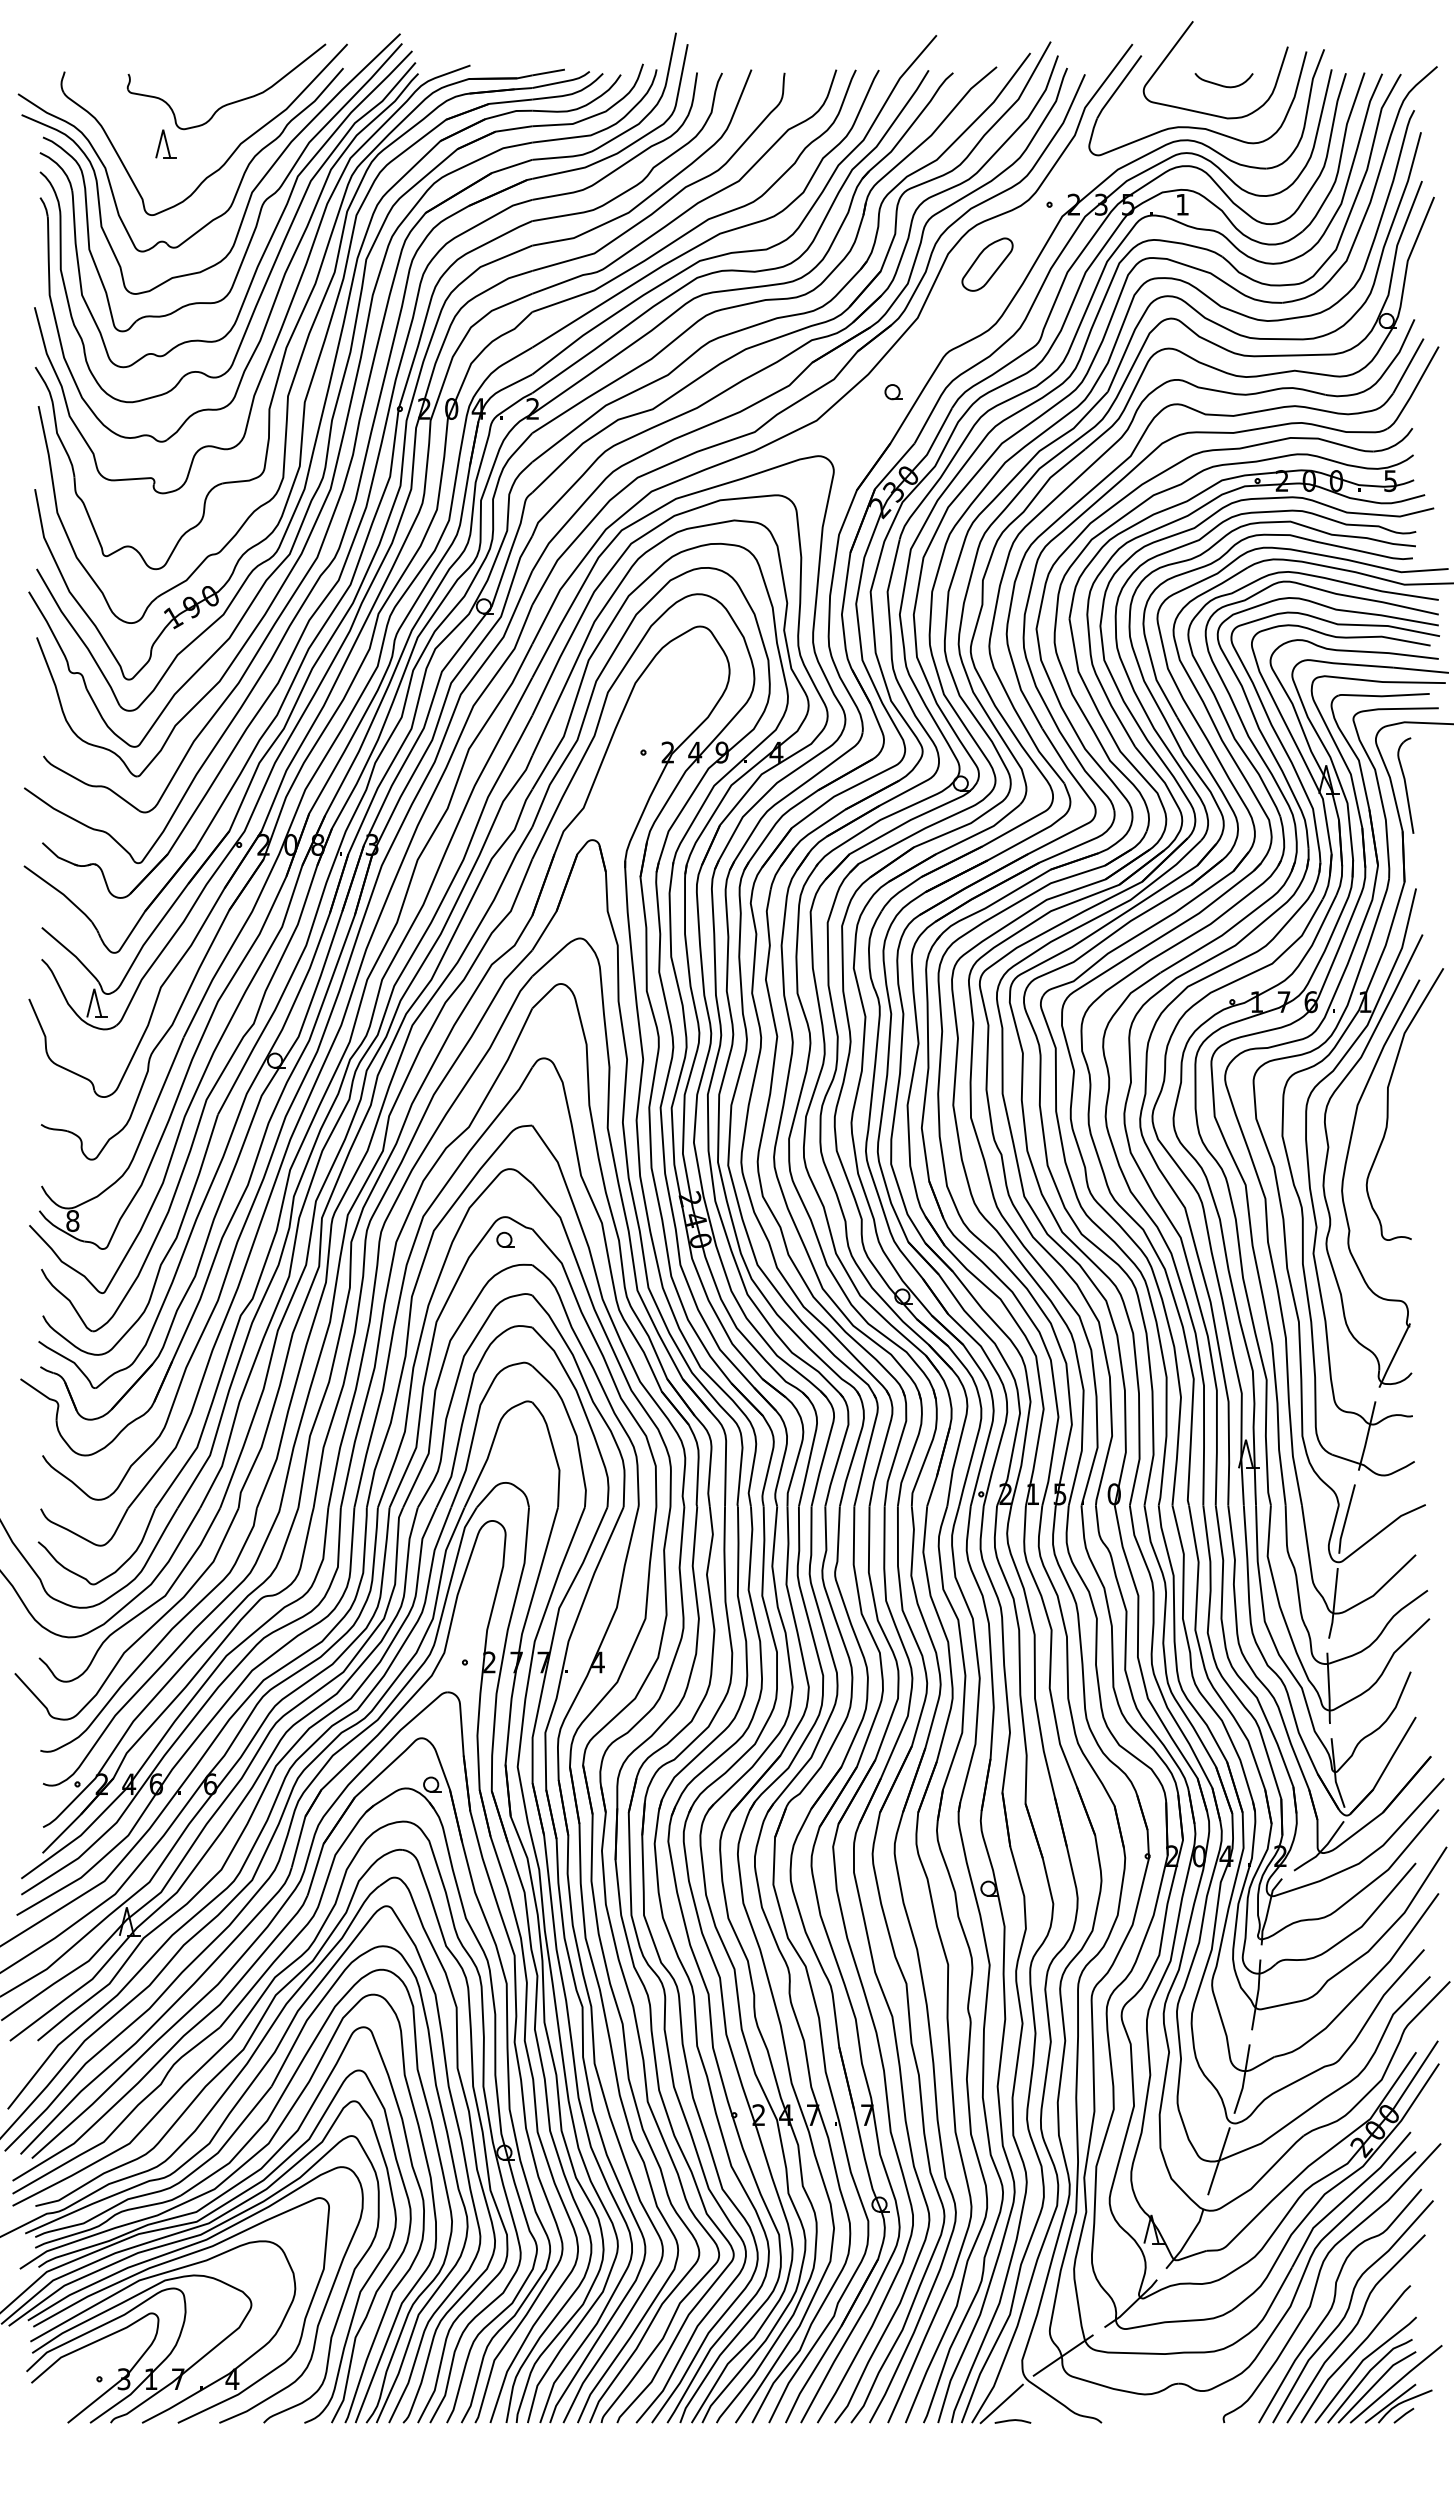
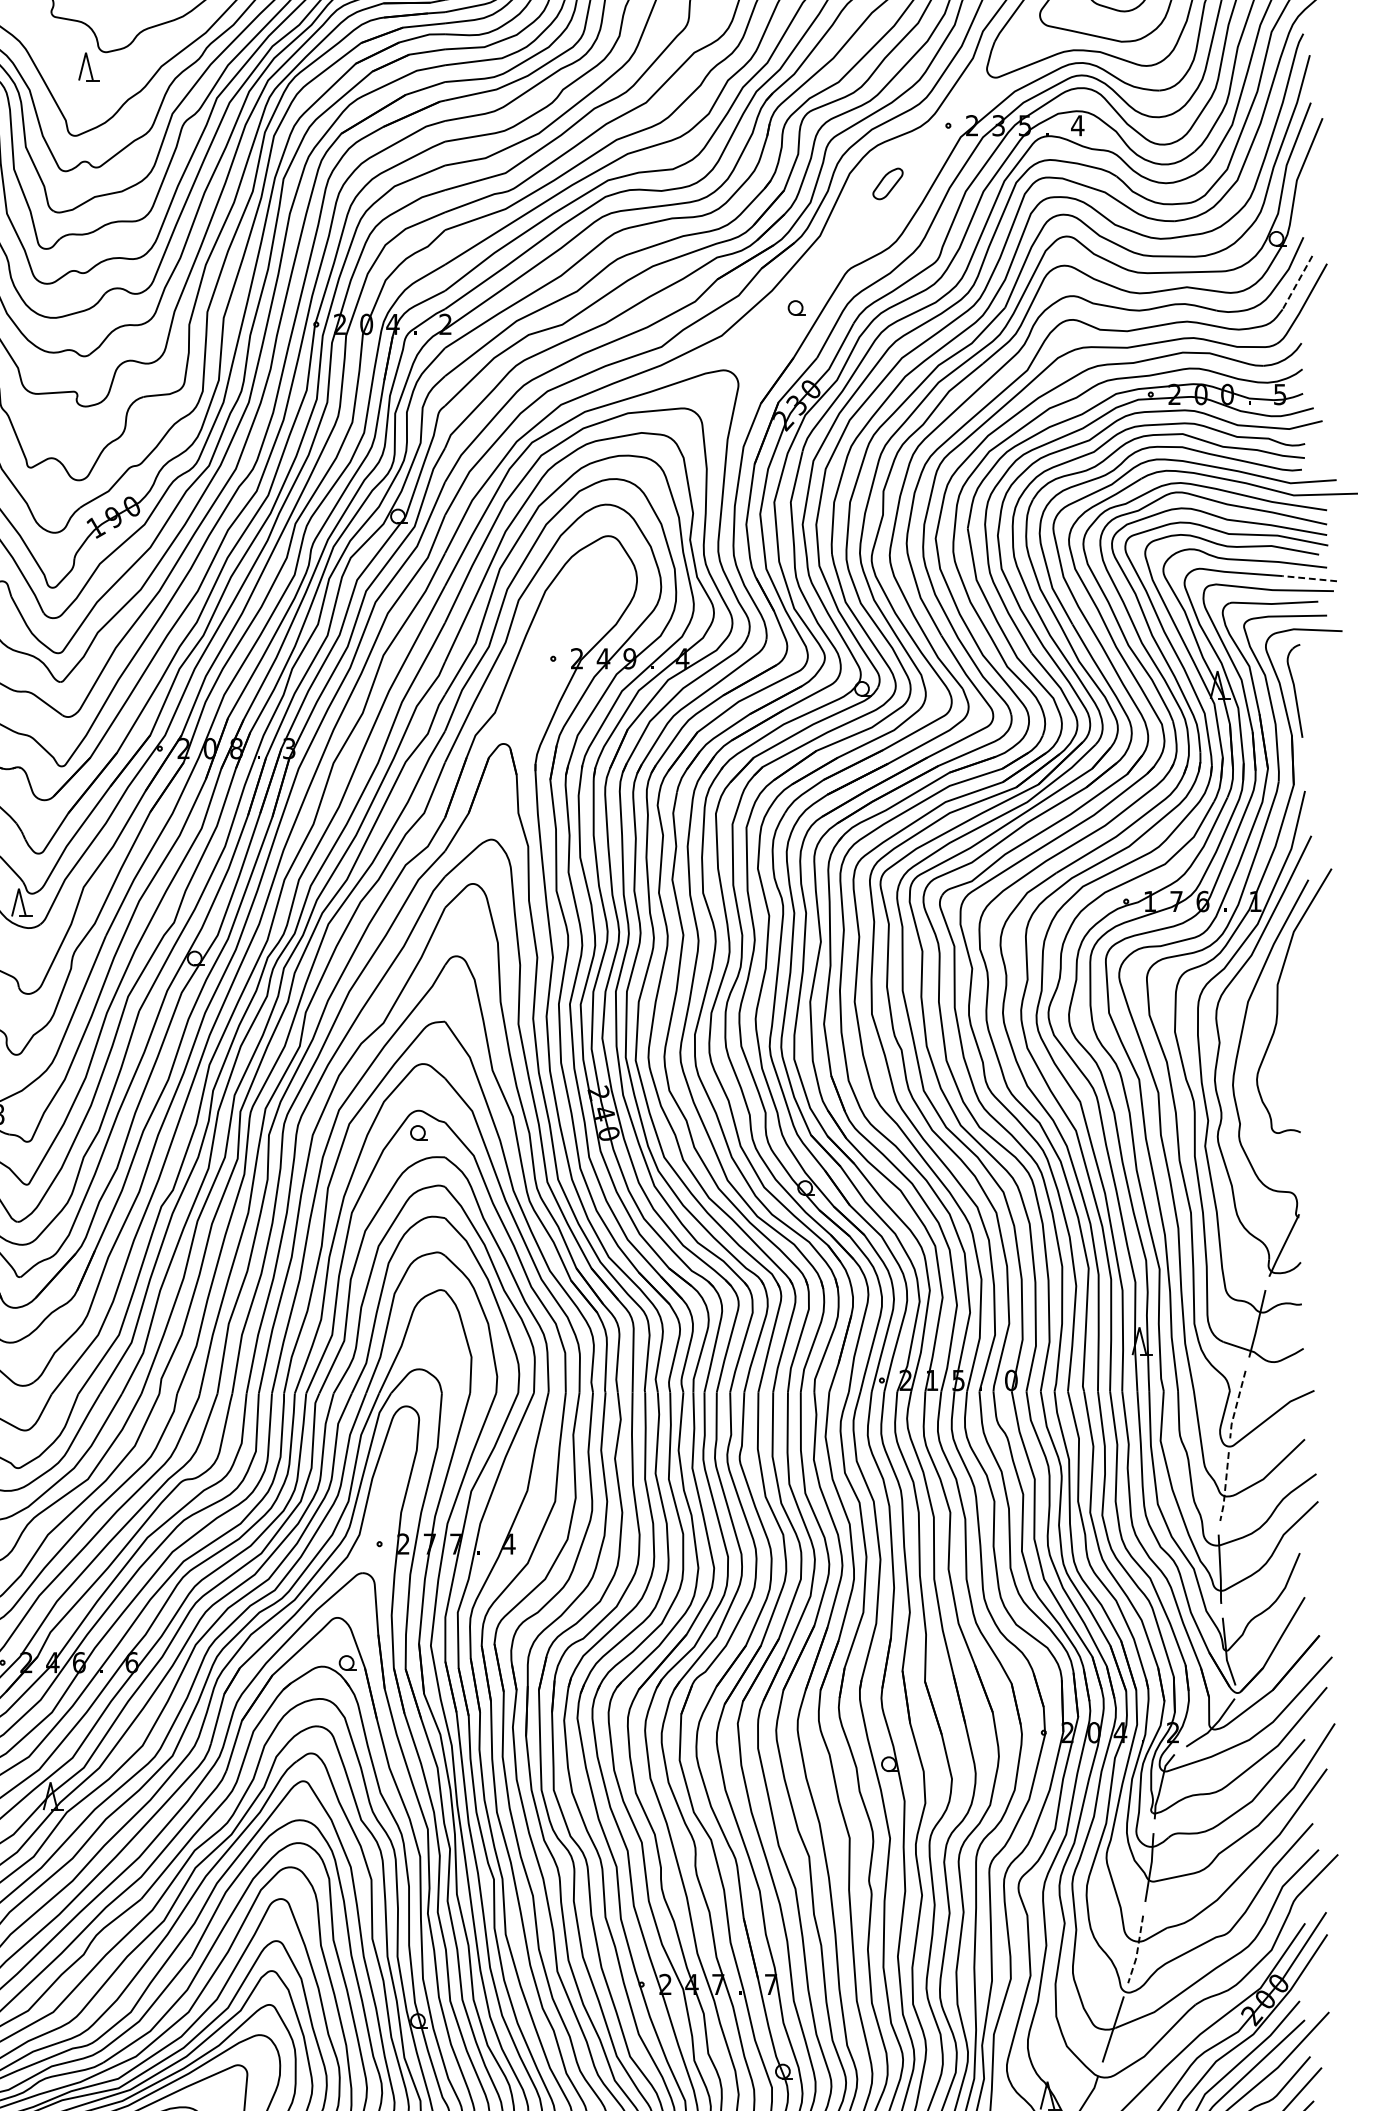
text: (1182, 204) -> (1077, 125), 1 -> 4
part: (987, 264) -> (887, 183), size x0.6
line: (1408, 366) -> (1297, 283), solid -> dashed
line: (1420, 670) -> (1309, 578), solid -> dashed
line: (1345, 1519) -> (1236, 1404), solid -> dashed
line: (1334, 1604) -> (1225, 1487), solid -> dashed
line: (1243, 2080) -> (1137, 1950), solid -> dashed

